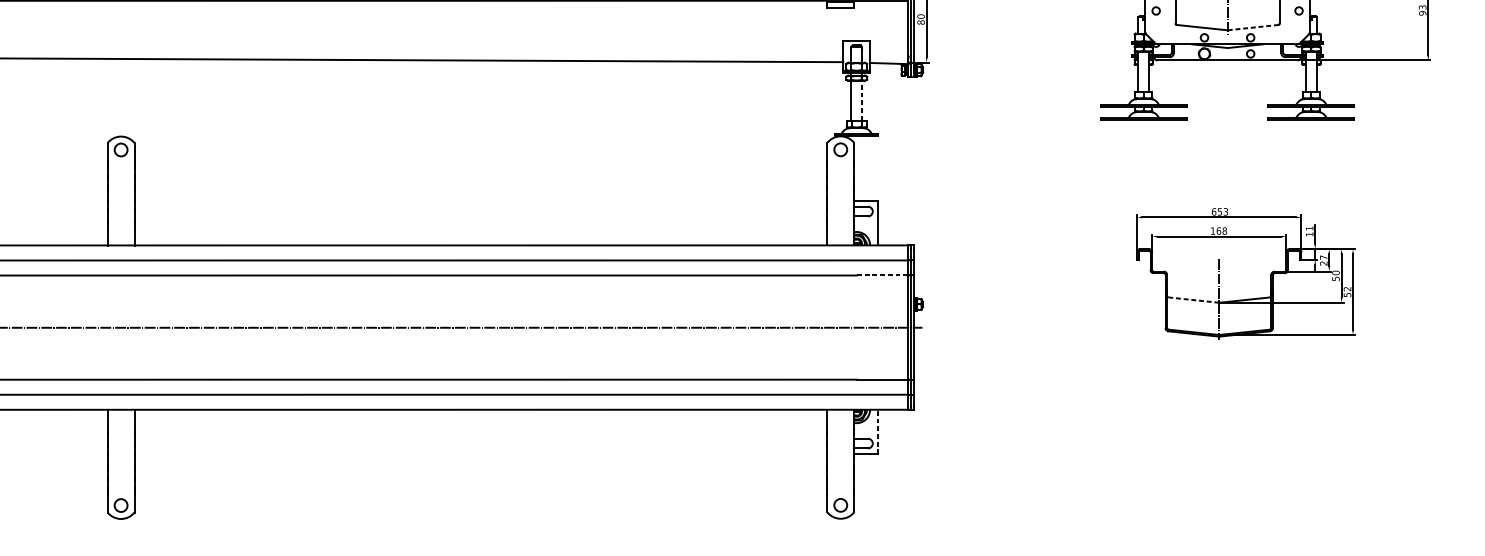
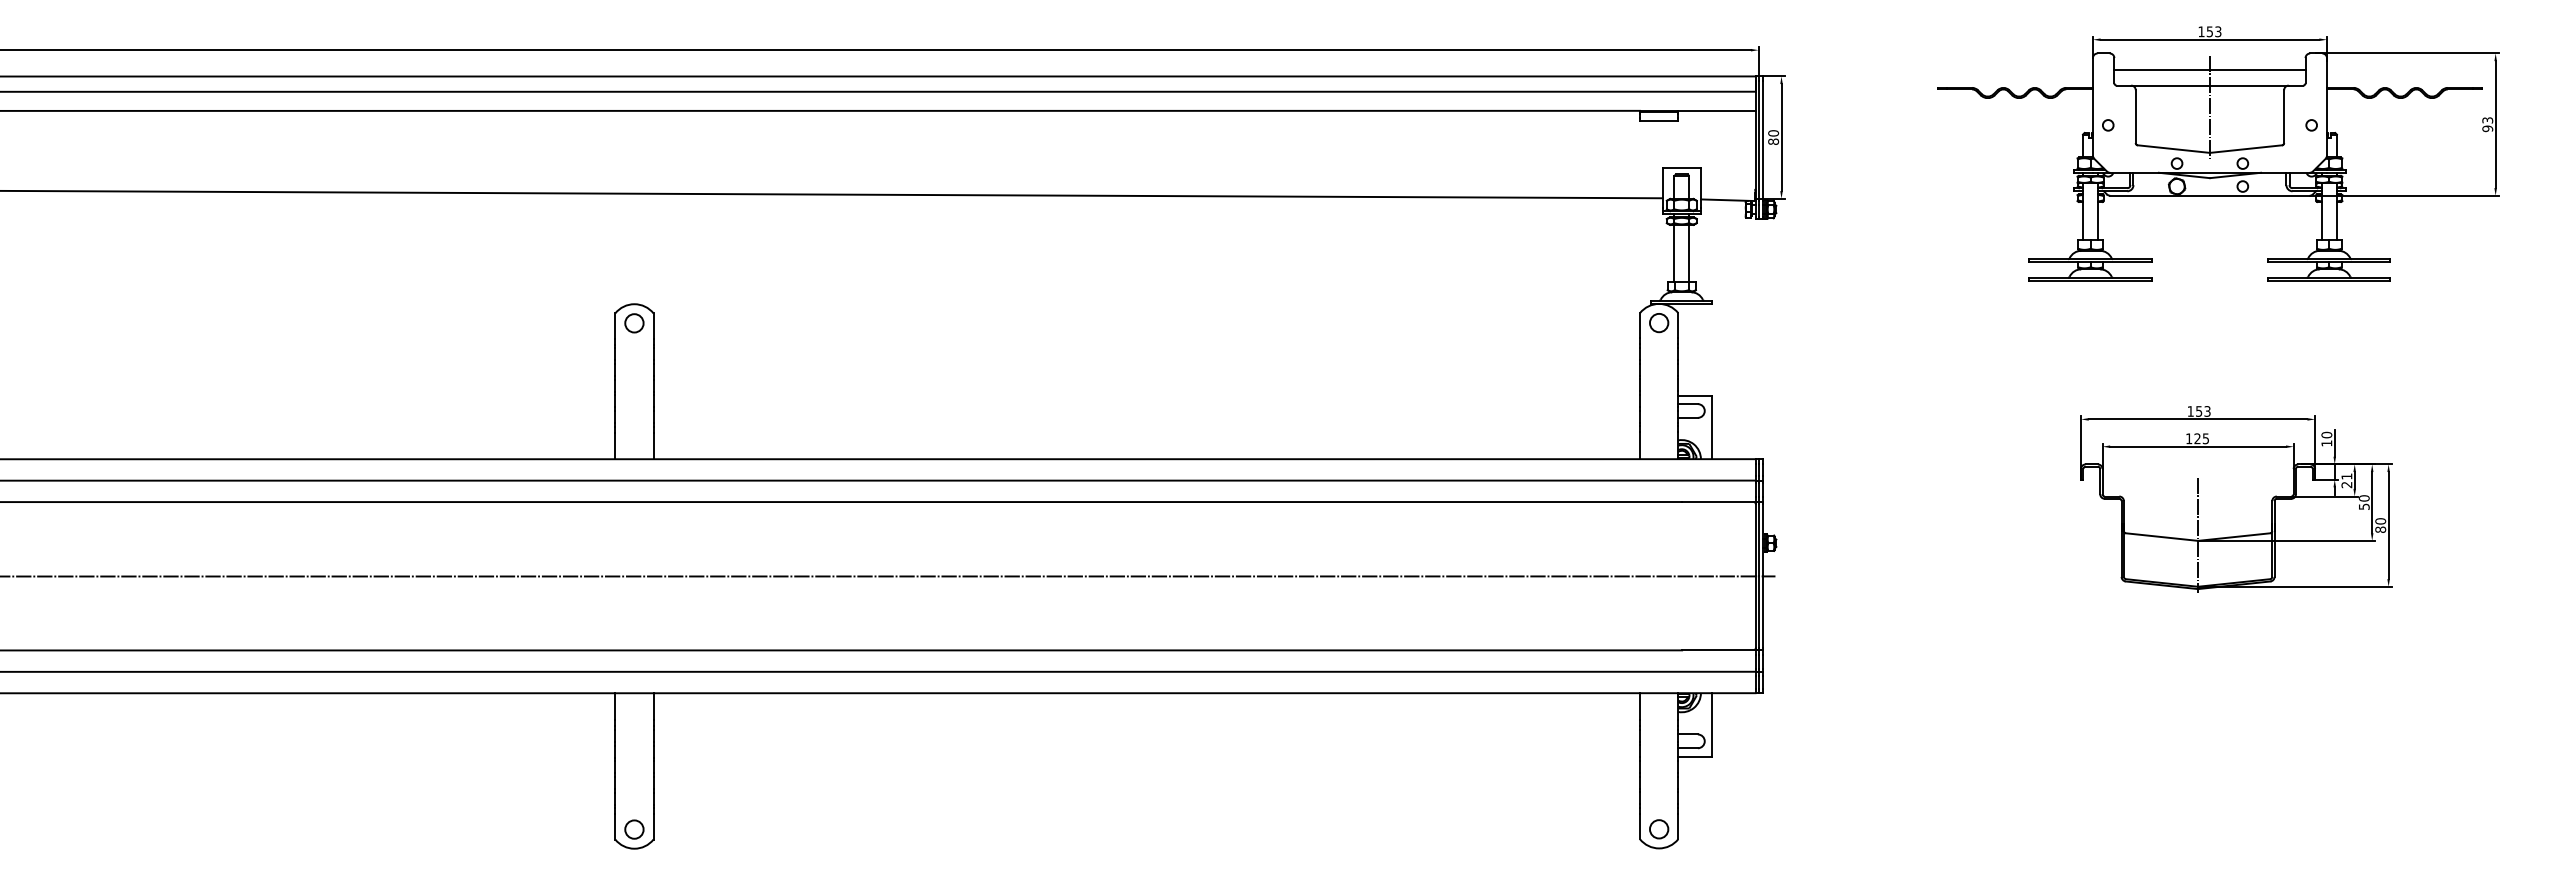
line: (1253, 27) -> (2246, 149), dashed -> solid
line: (862, 100) -> (1689, 252), dashed -> solid
text: (1213, 211) -> (2190, 411), 653 -> 153
text: (1309, 228) -> (2326, 434), 11 -> 10
text: (1221, 230) -> (2201, 438), 168 -> 125
text: (1323, 257) -> (2346, 476), 27 -> 21
line: (882, 275) -> (1718, 502), dashed -> solid
text: (1347, 291) -> (2380, 525), 52 -> 80
line: (1193, 300) -> (2161, 537), dashed -> solid
line: (878, 431) -> (1712, 724), dashed -> solid

